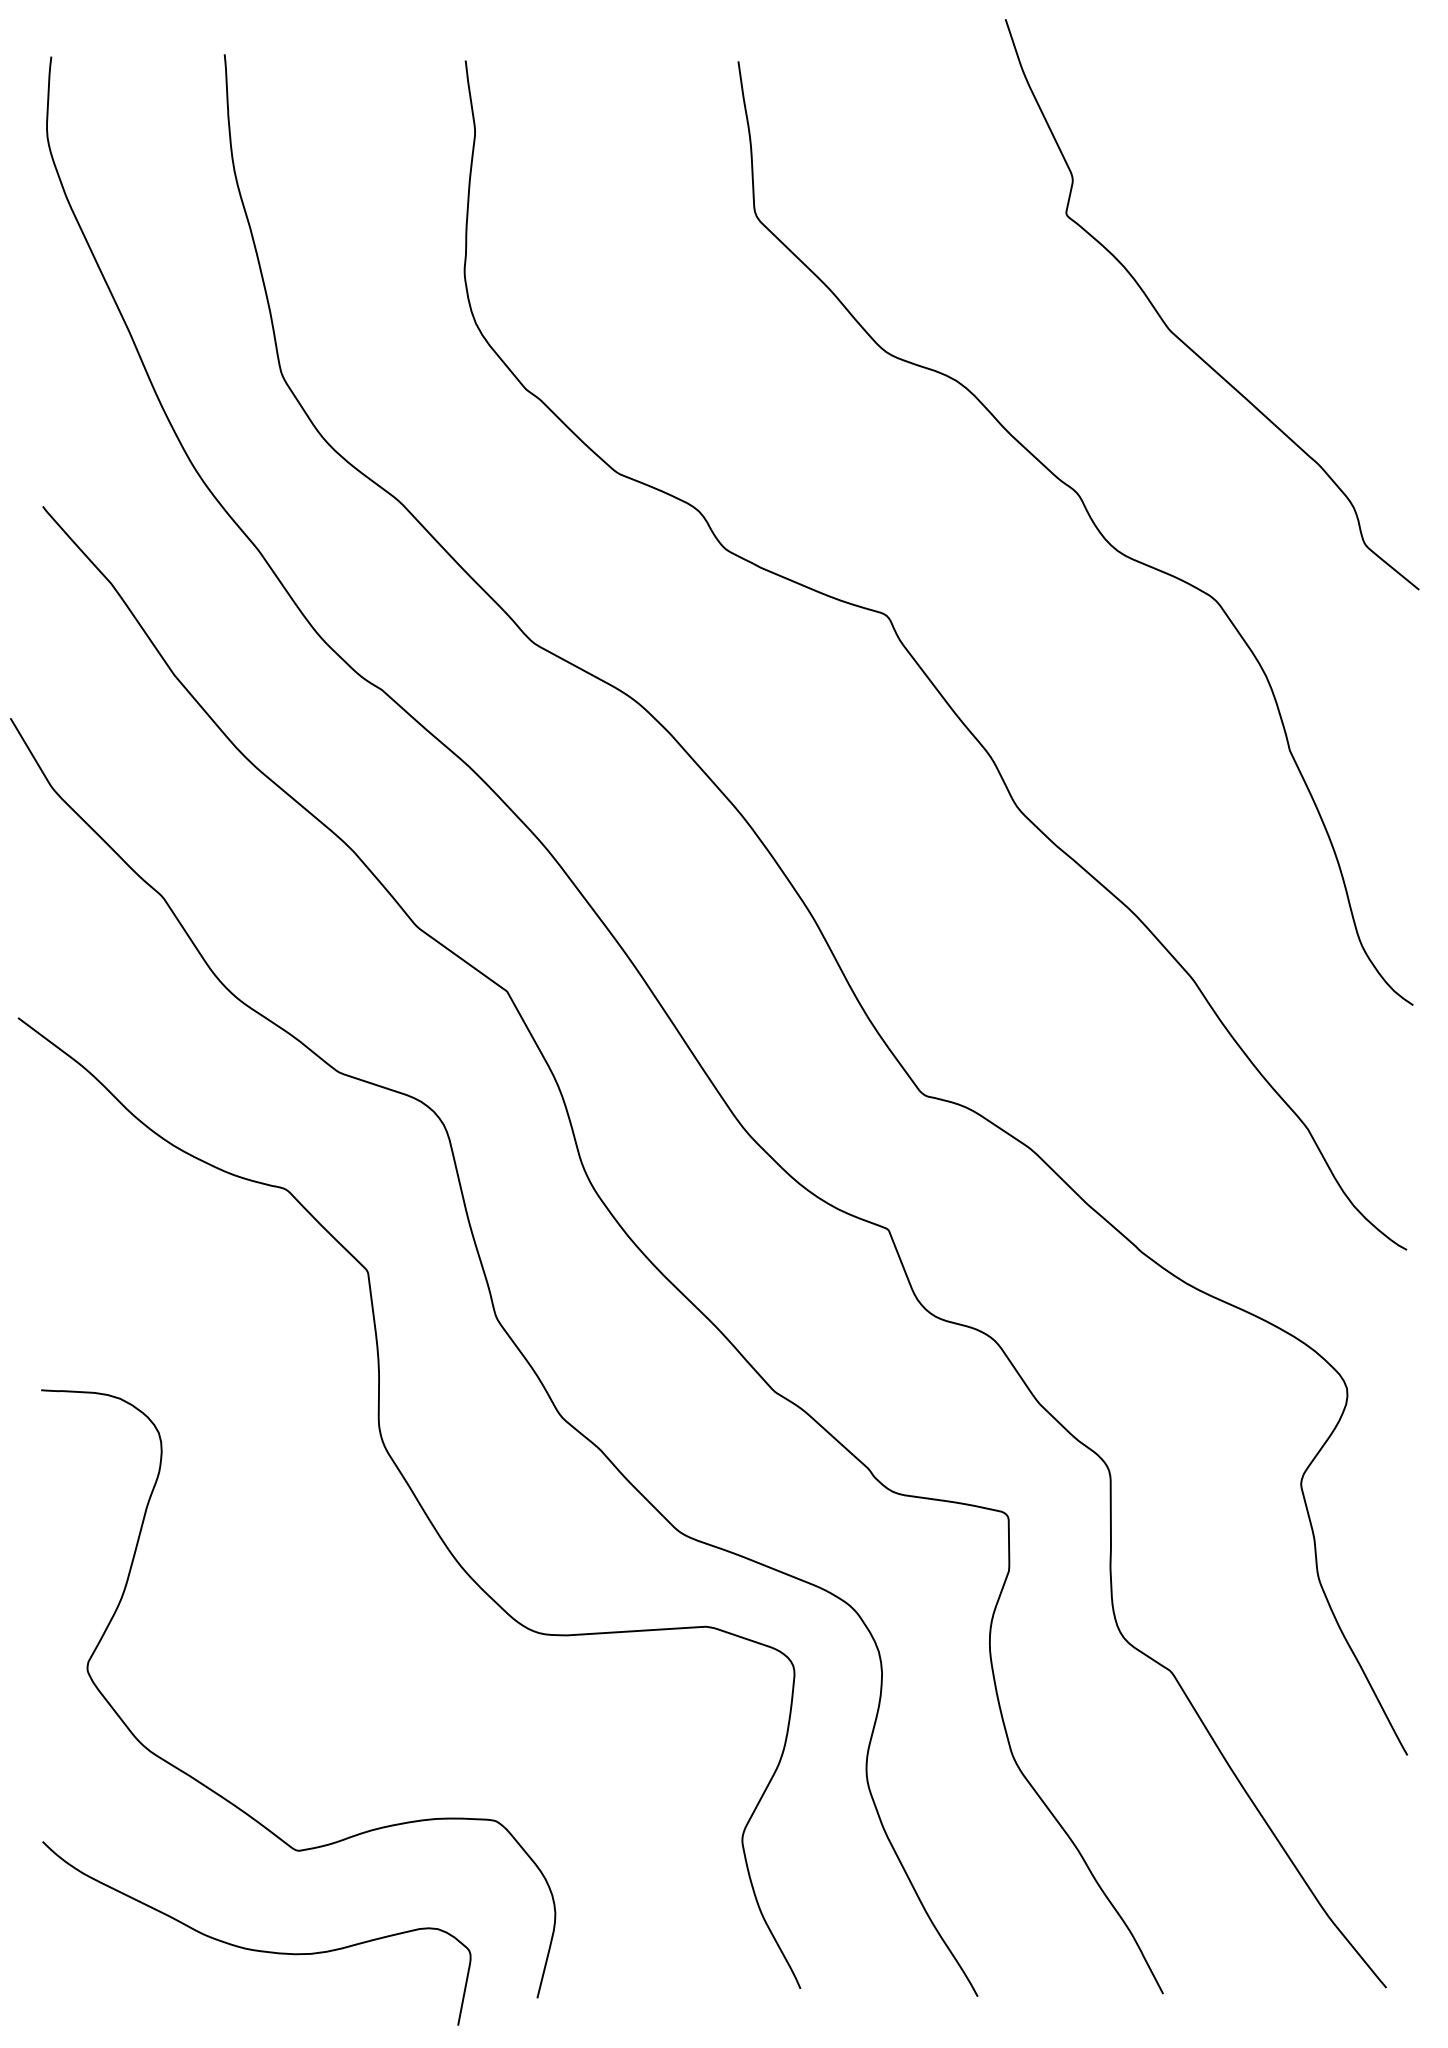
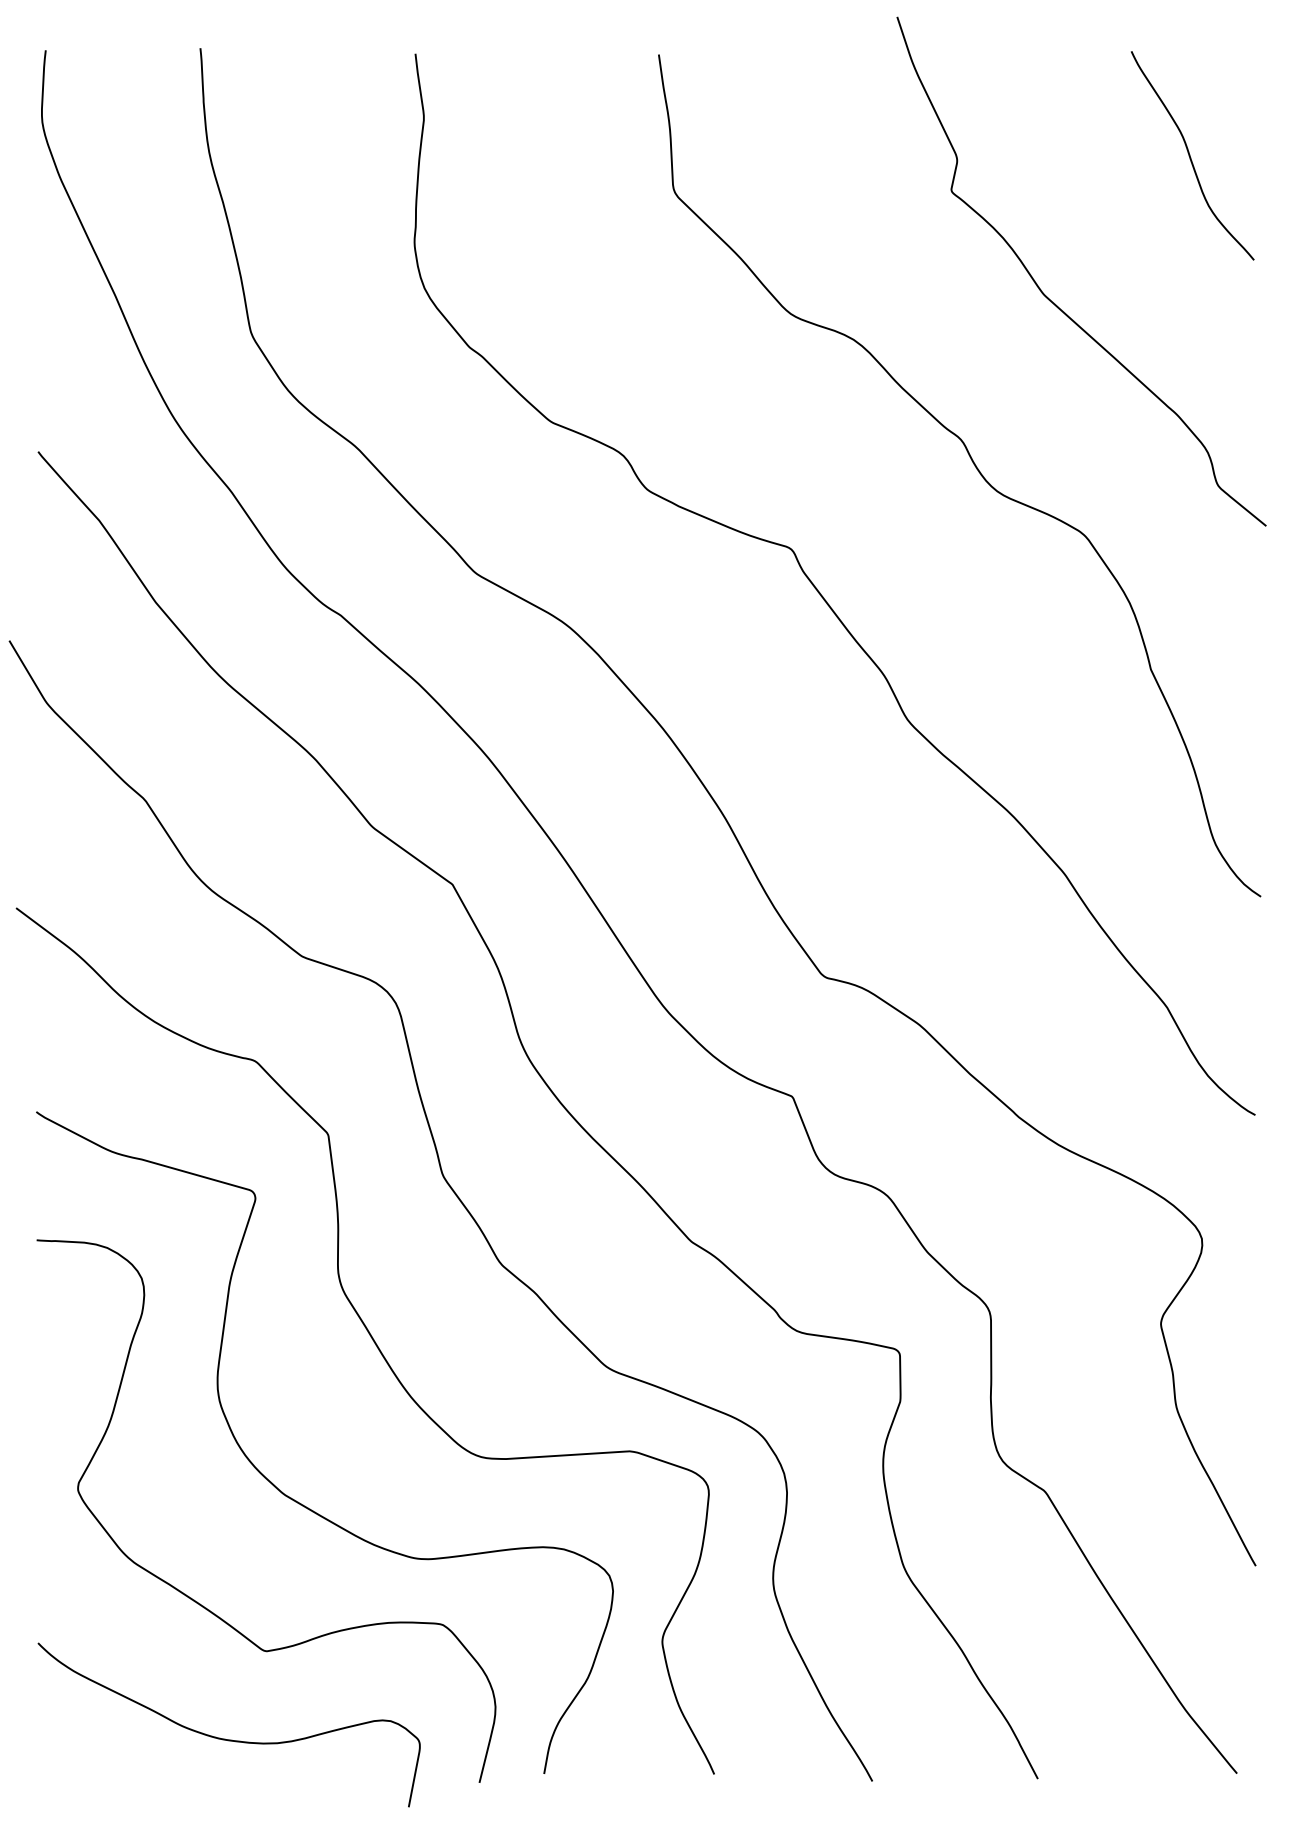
curve: (1334, 174) -> (1190, 155), added
curve: (326, 1678) -> (291, 1497), added

